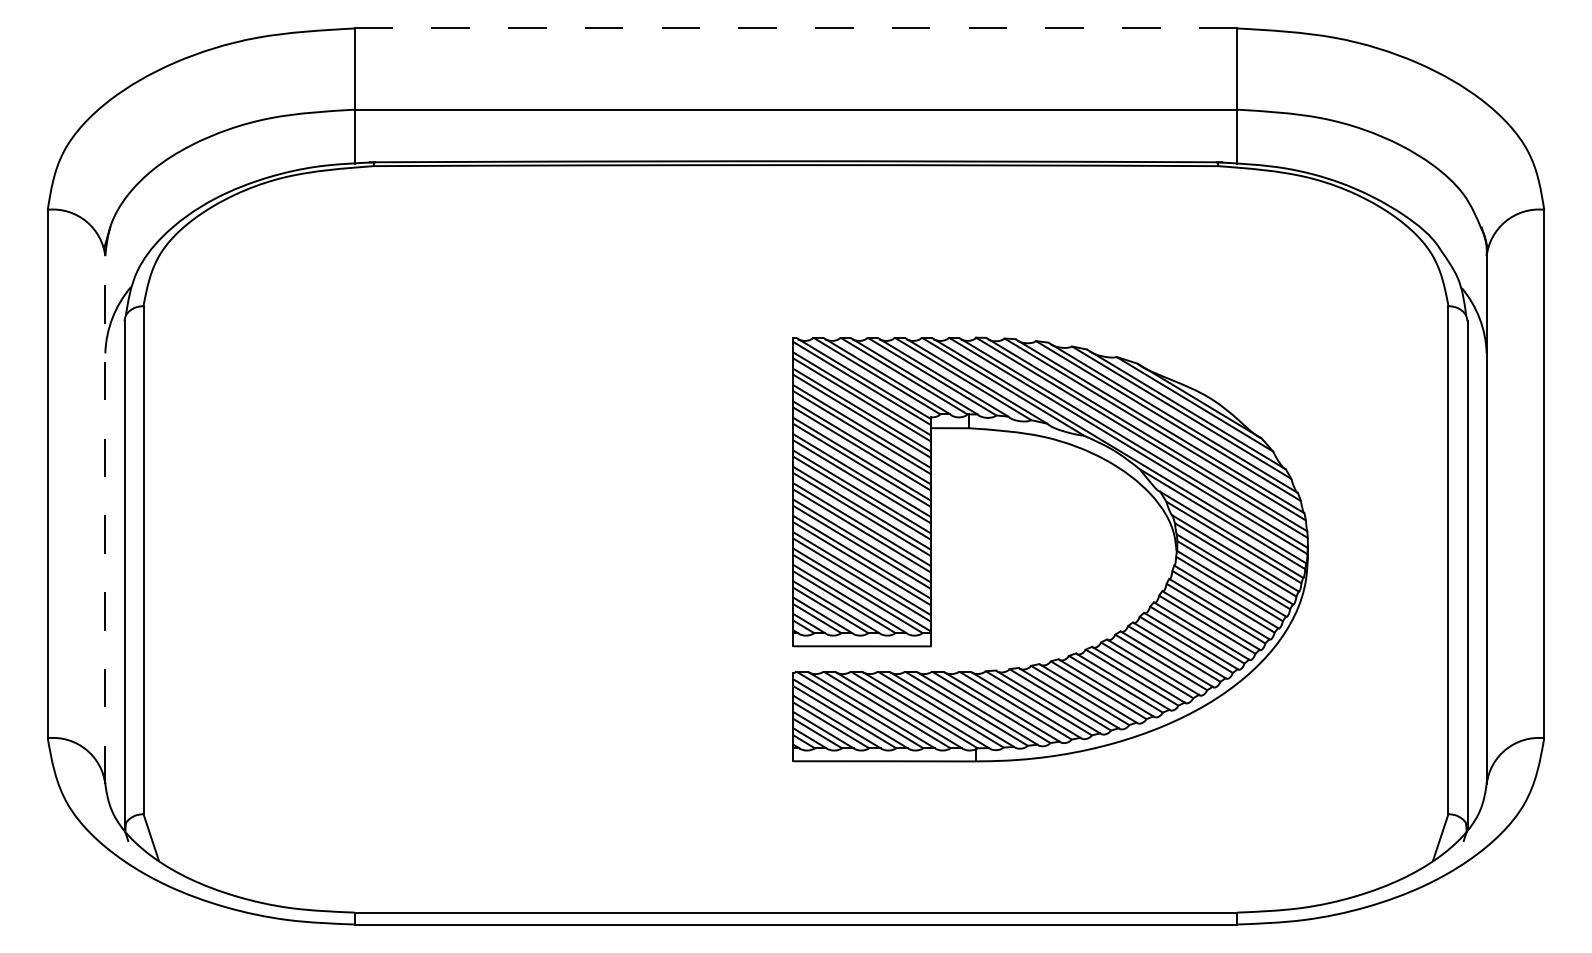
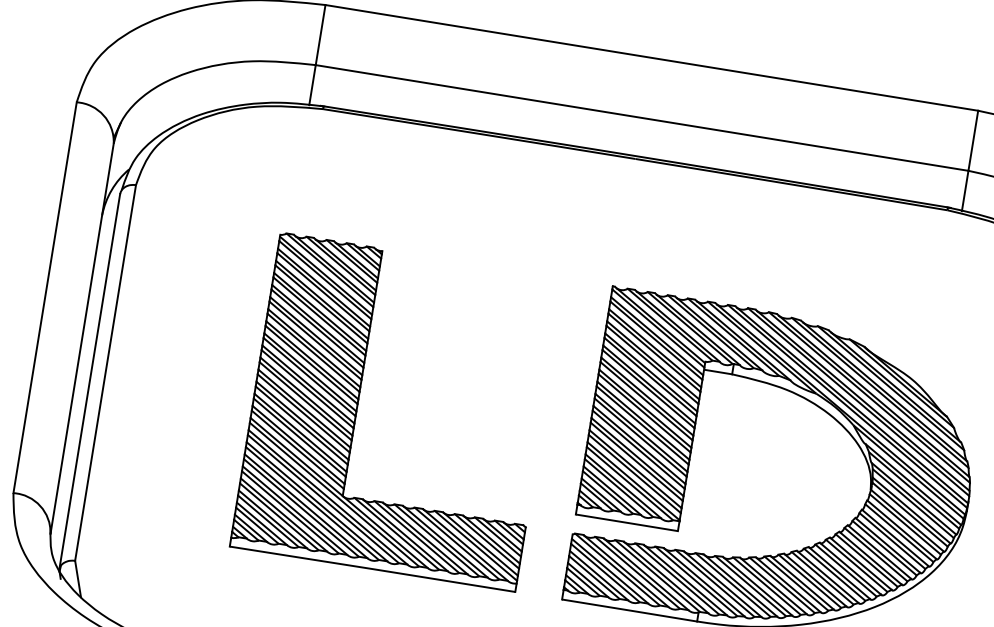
line: (796, 28) -> (652, 57), dashed -> solid
line: (105, 520) -> (82, 339), dashed -> solid
part: (482, 550) -> (357, 406), added

